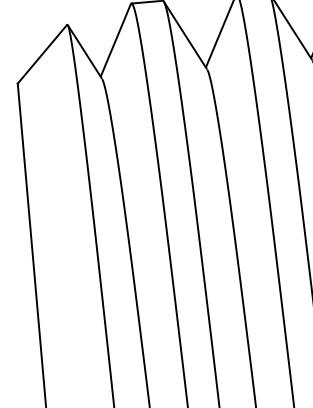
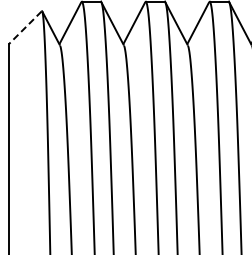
line: (42, 55) -> (25, 28), solid -> dashed

